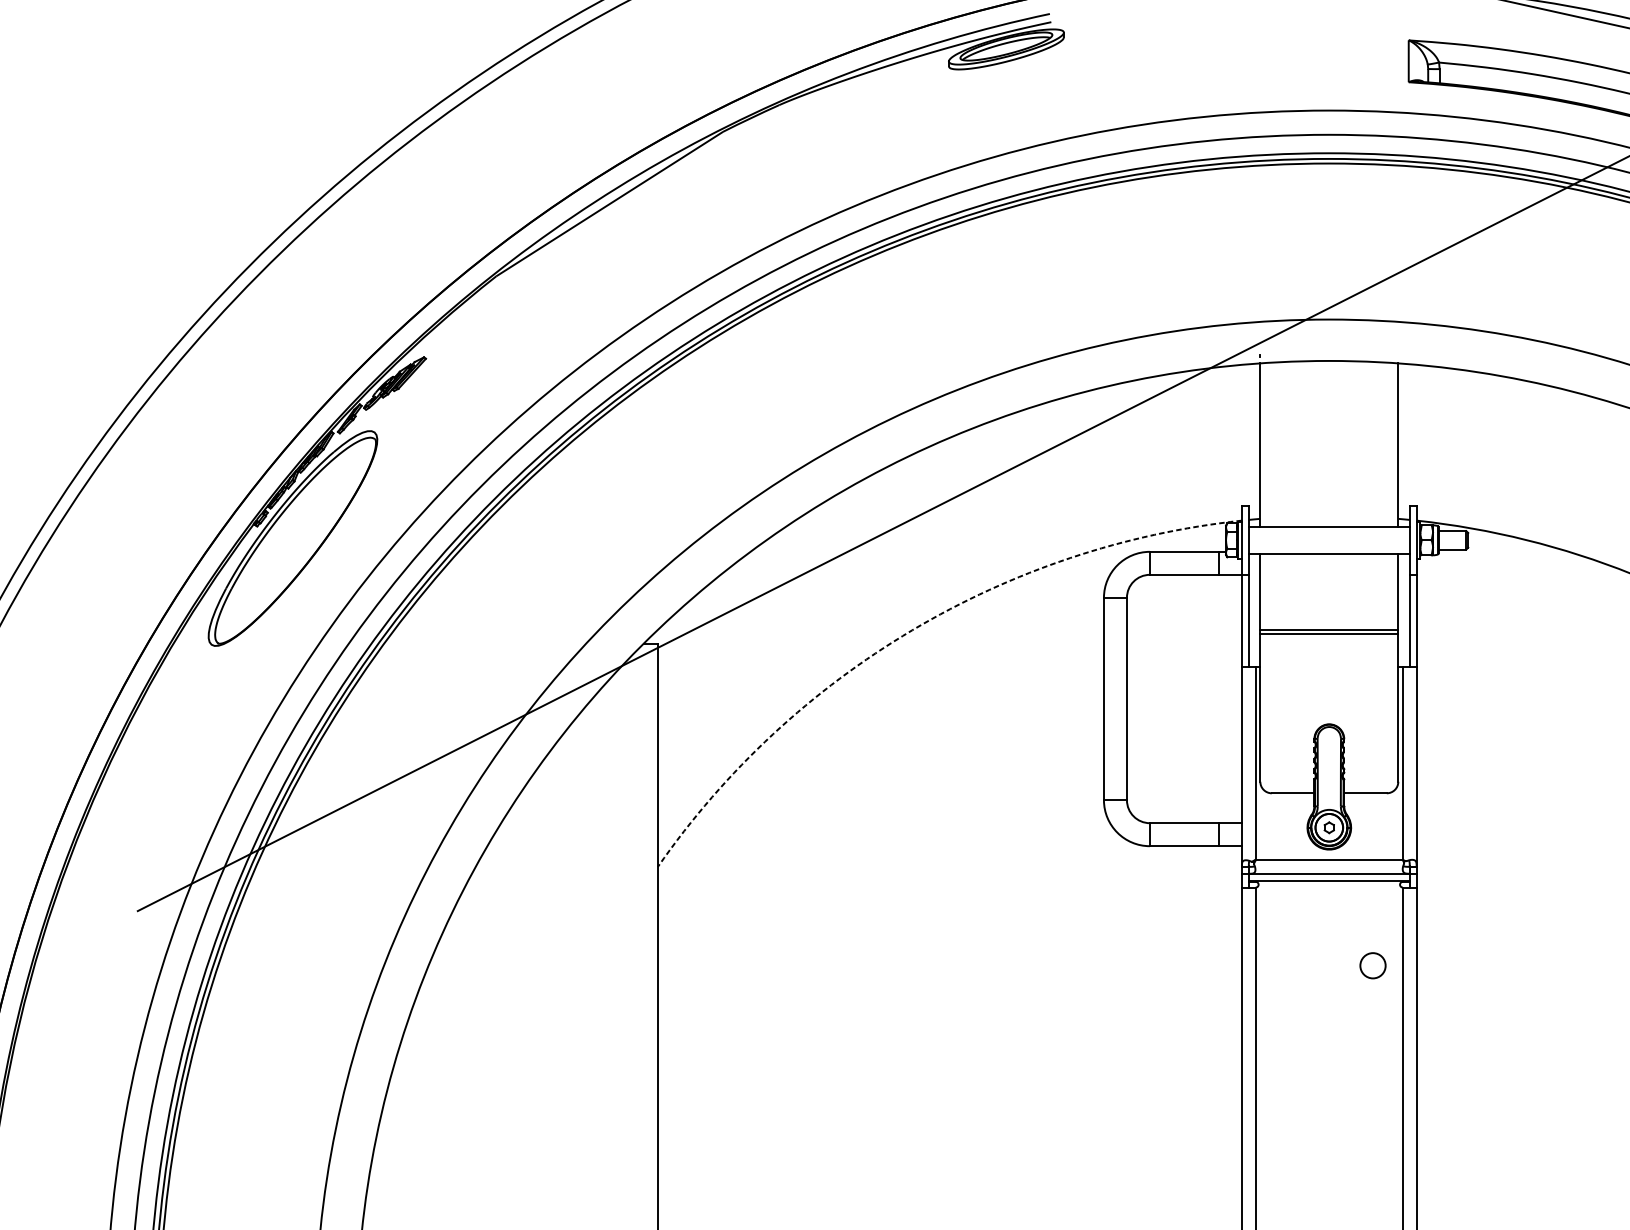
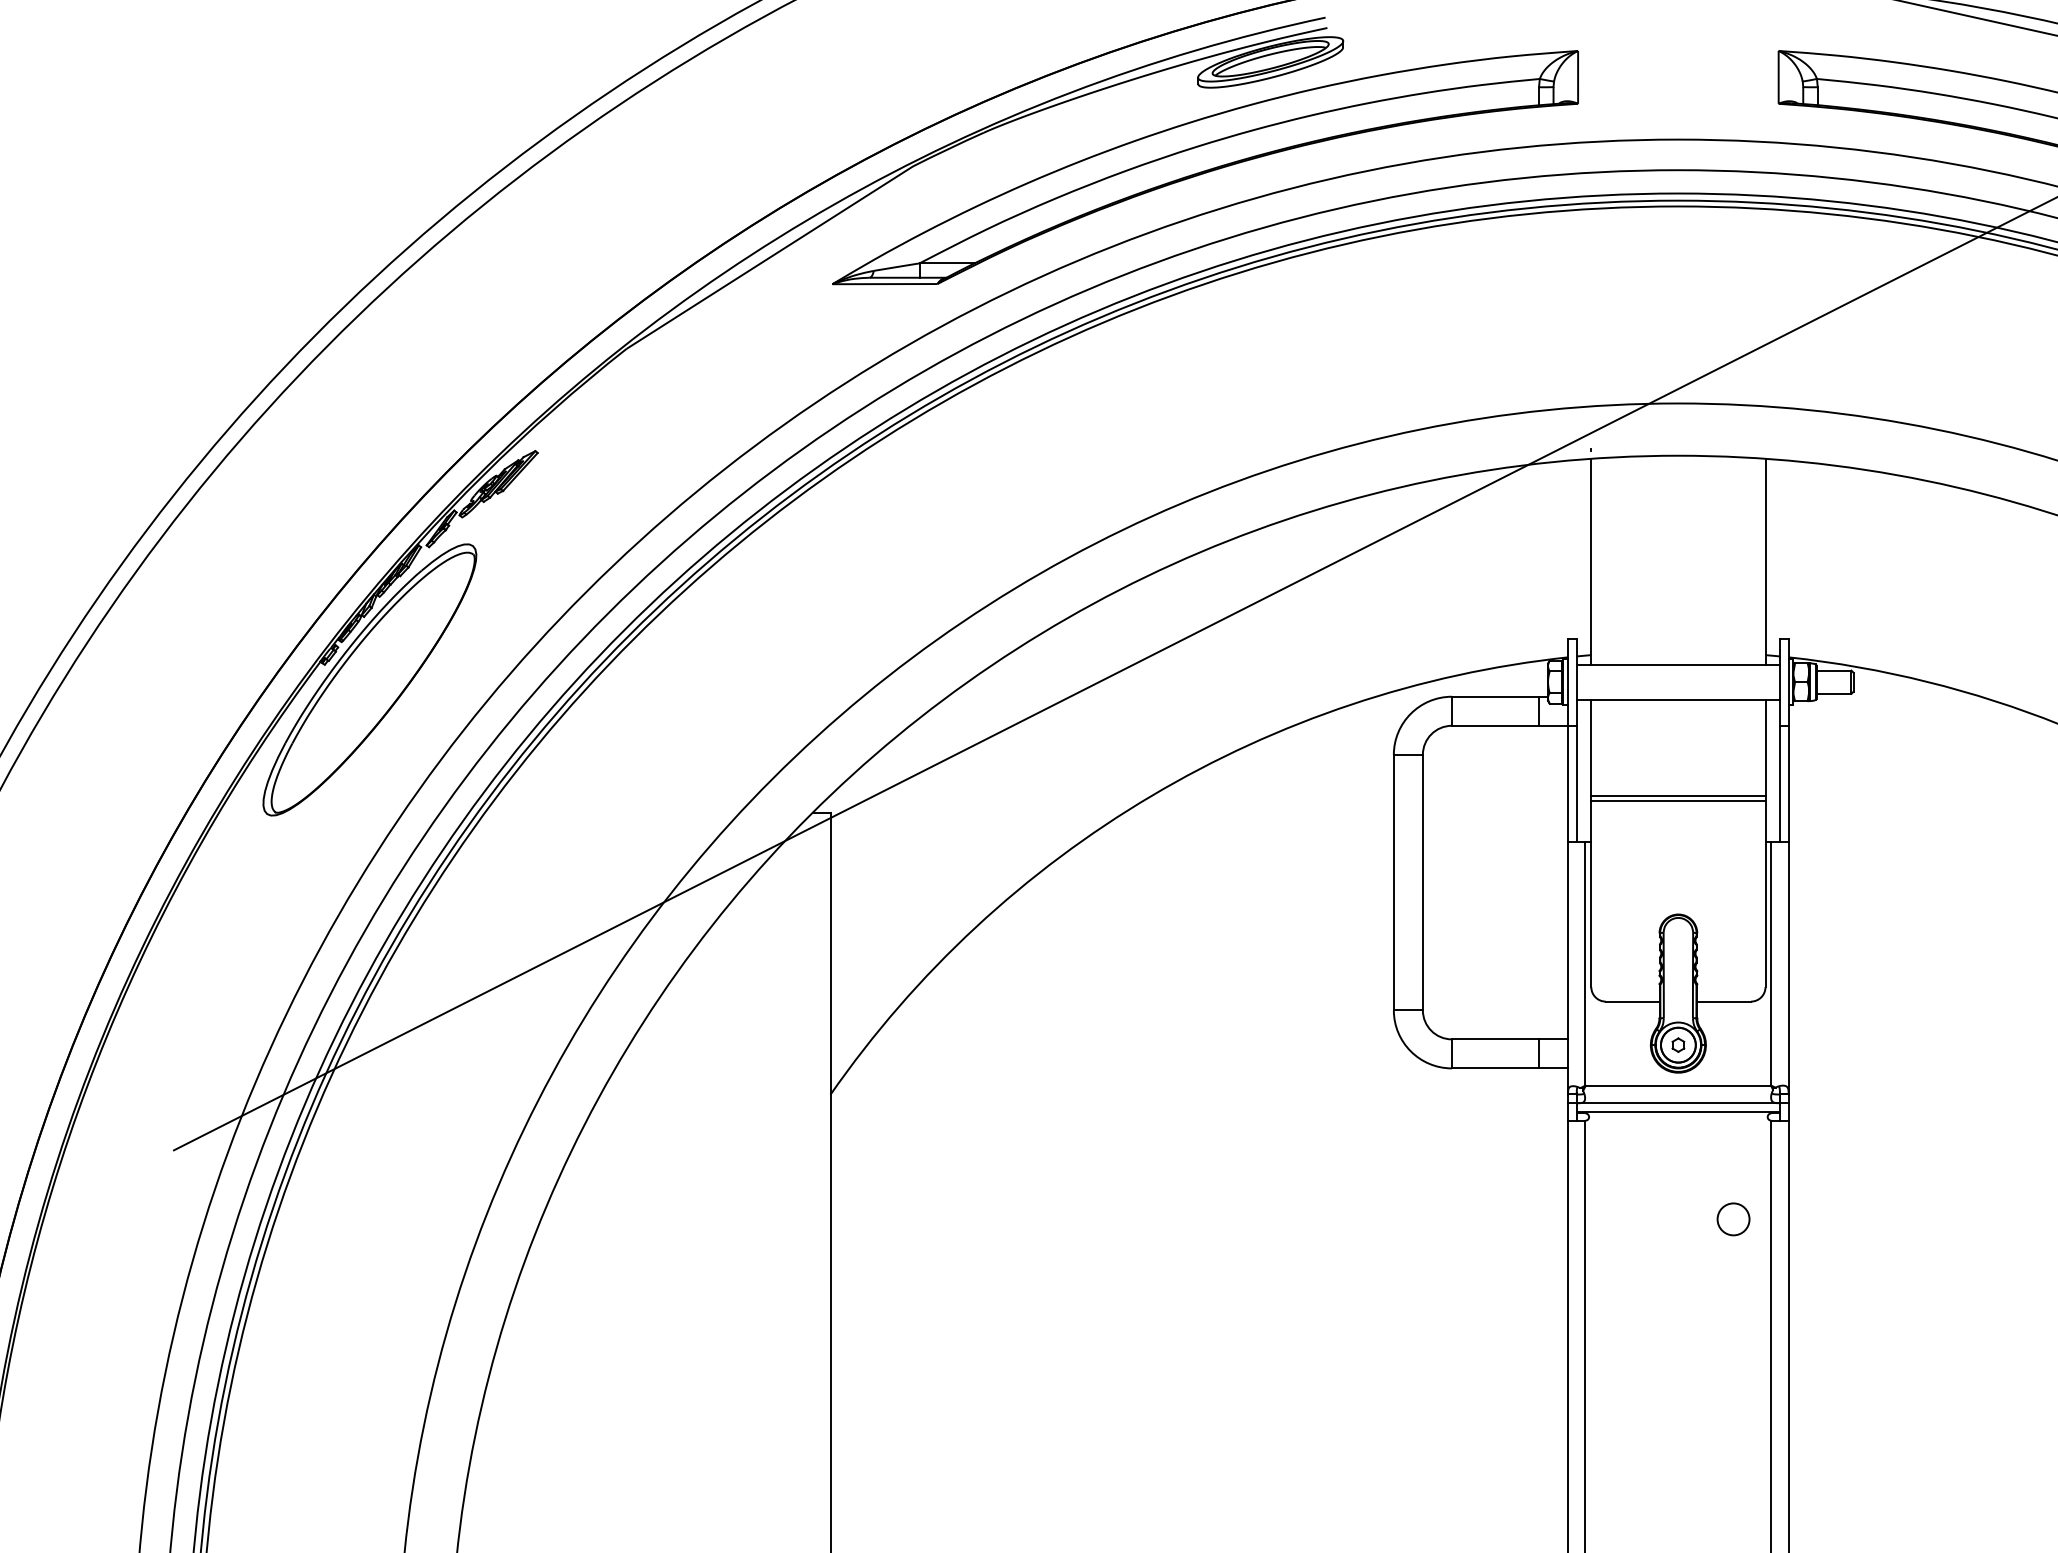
part: (954, 132) -> (1205, 167), added
arc: (912, 630) -> (1151, 795), dashed -> solid

